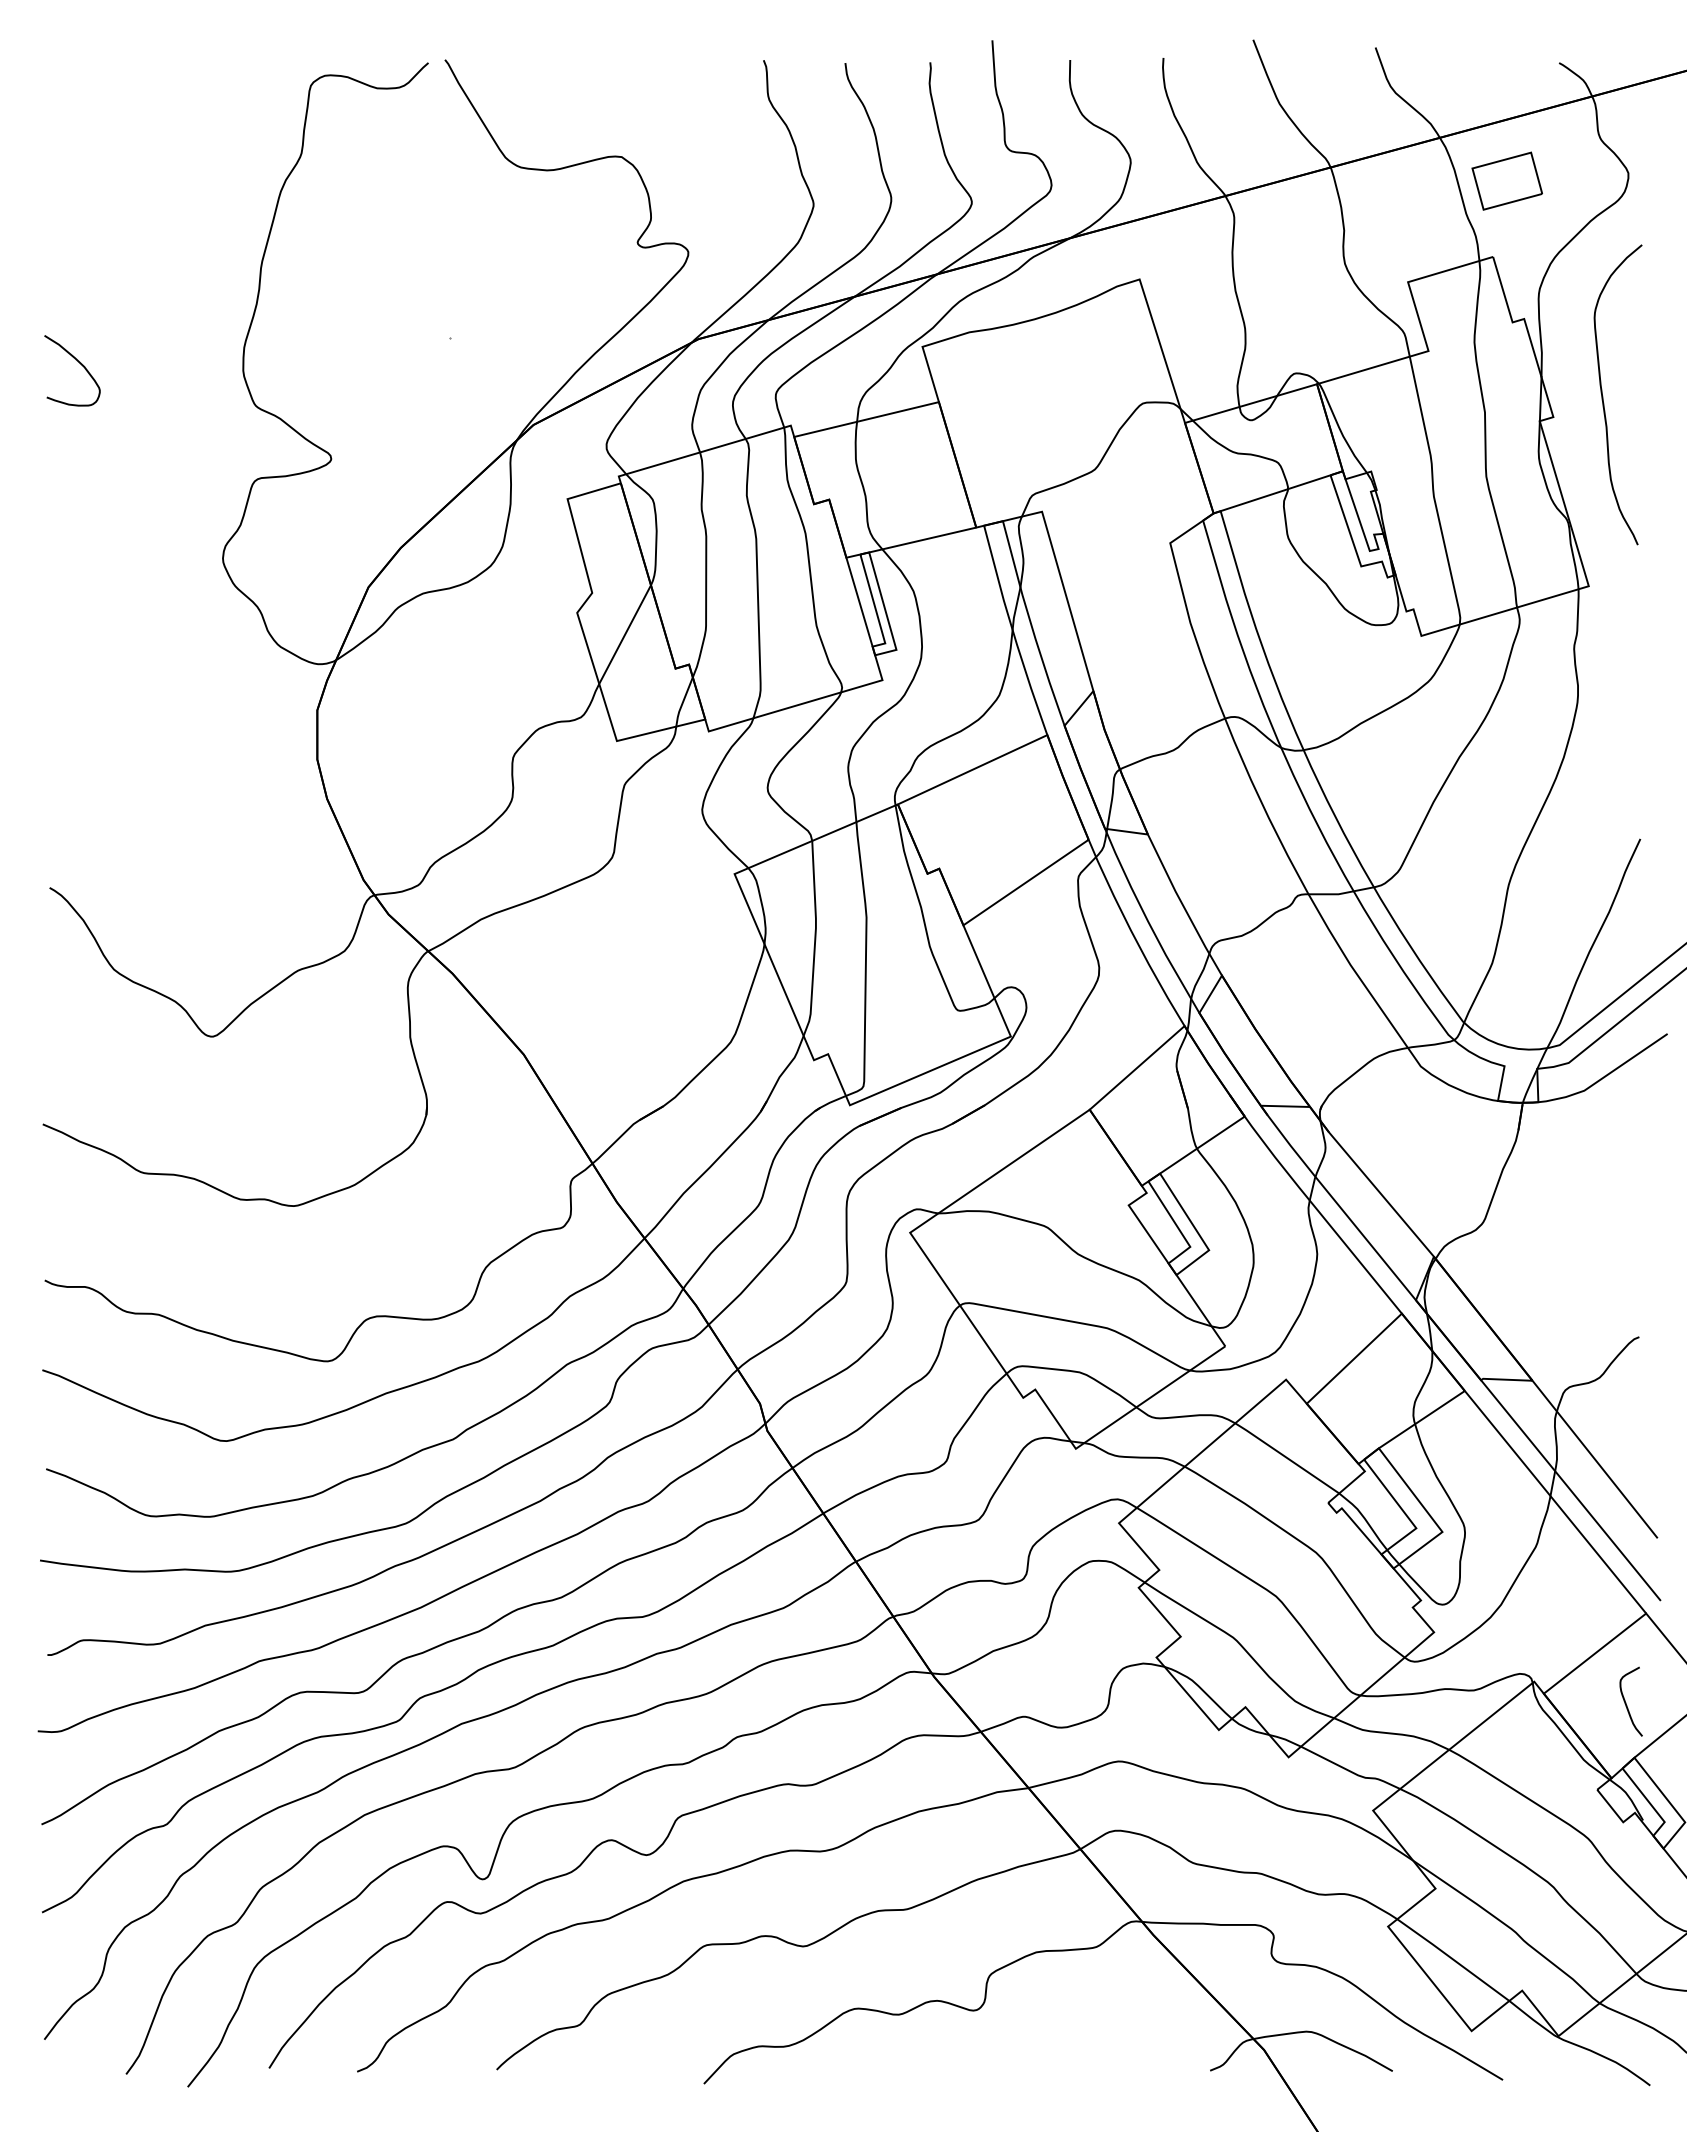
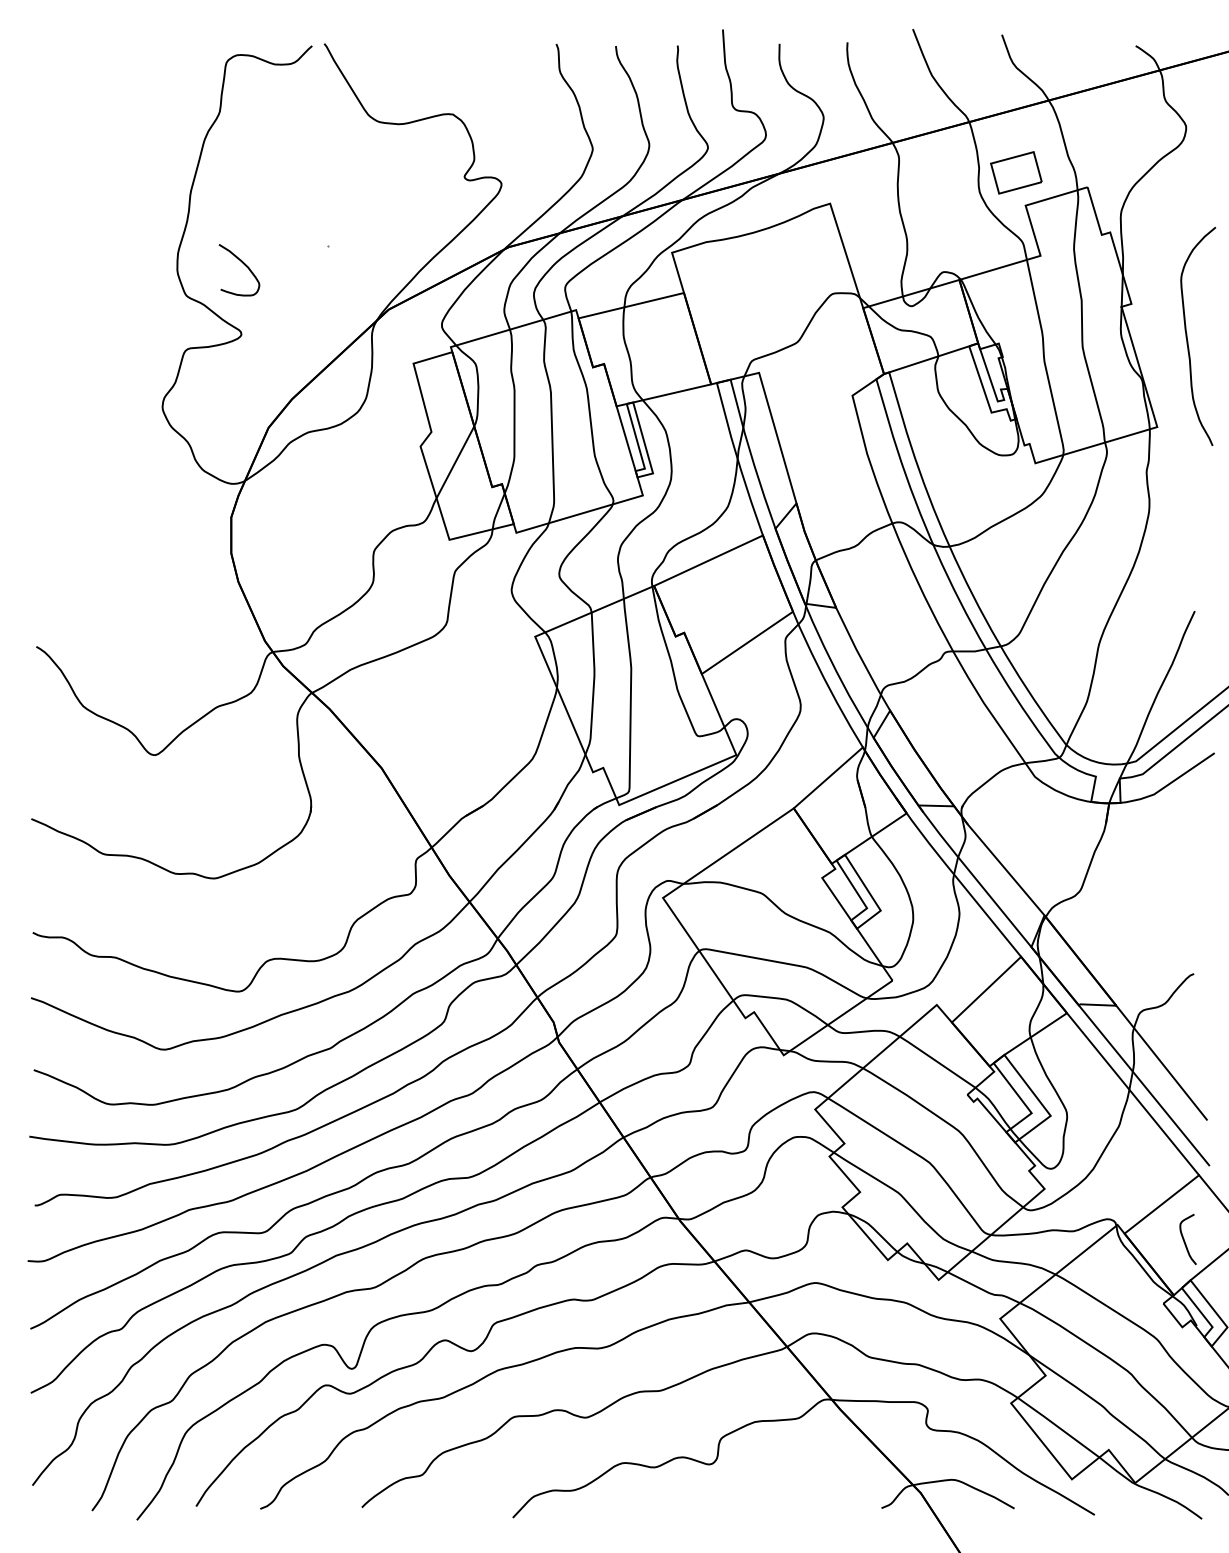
part: (1506, 180) -> (1015, 172), moved
curve: (79, 363) -> (244, 264), moved
curve: (1603, 396) -> (1187, 337), moved

